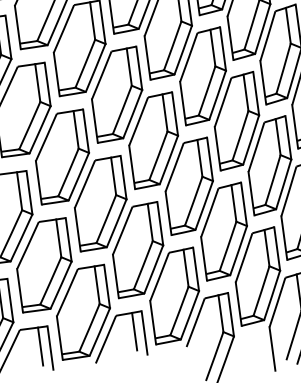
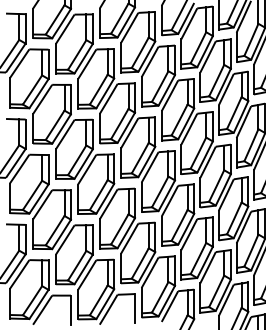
line: (134, 330) -> (128, 306), removed
line: (40, 346) -> (64, 308), removed

